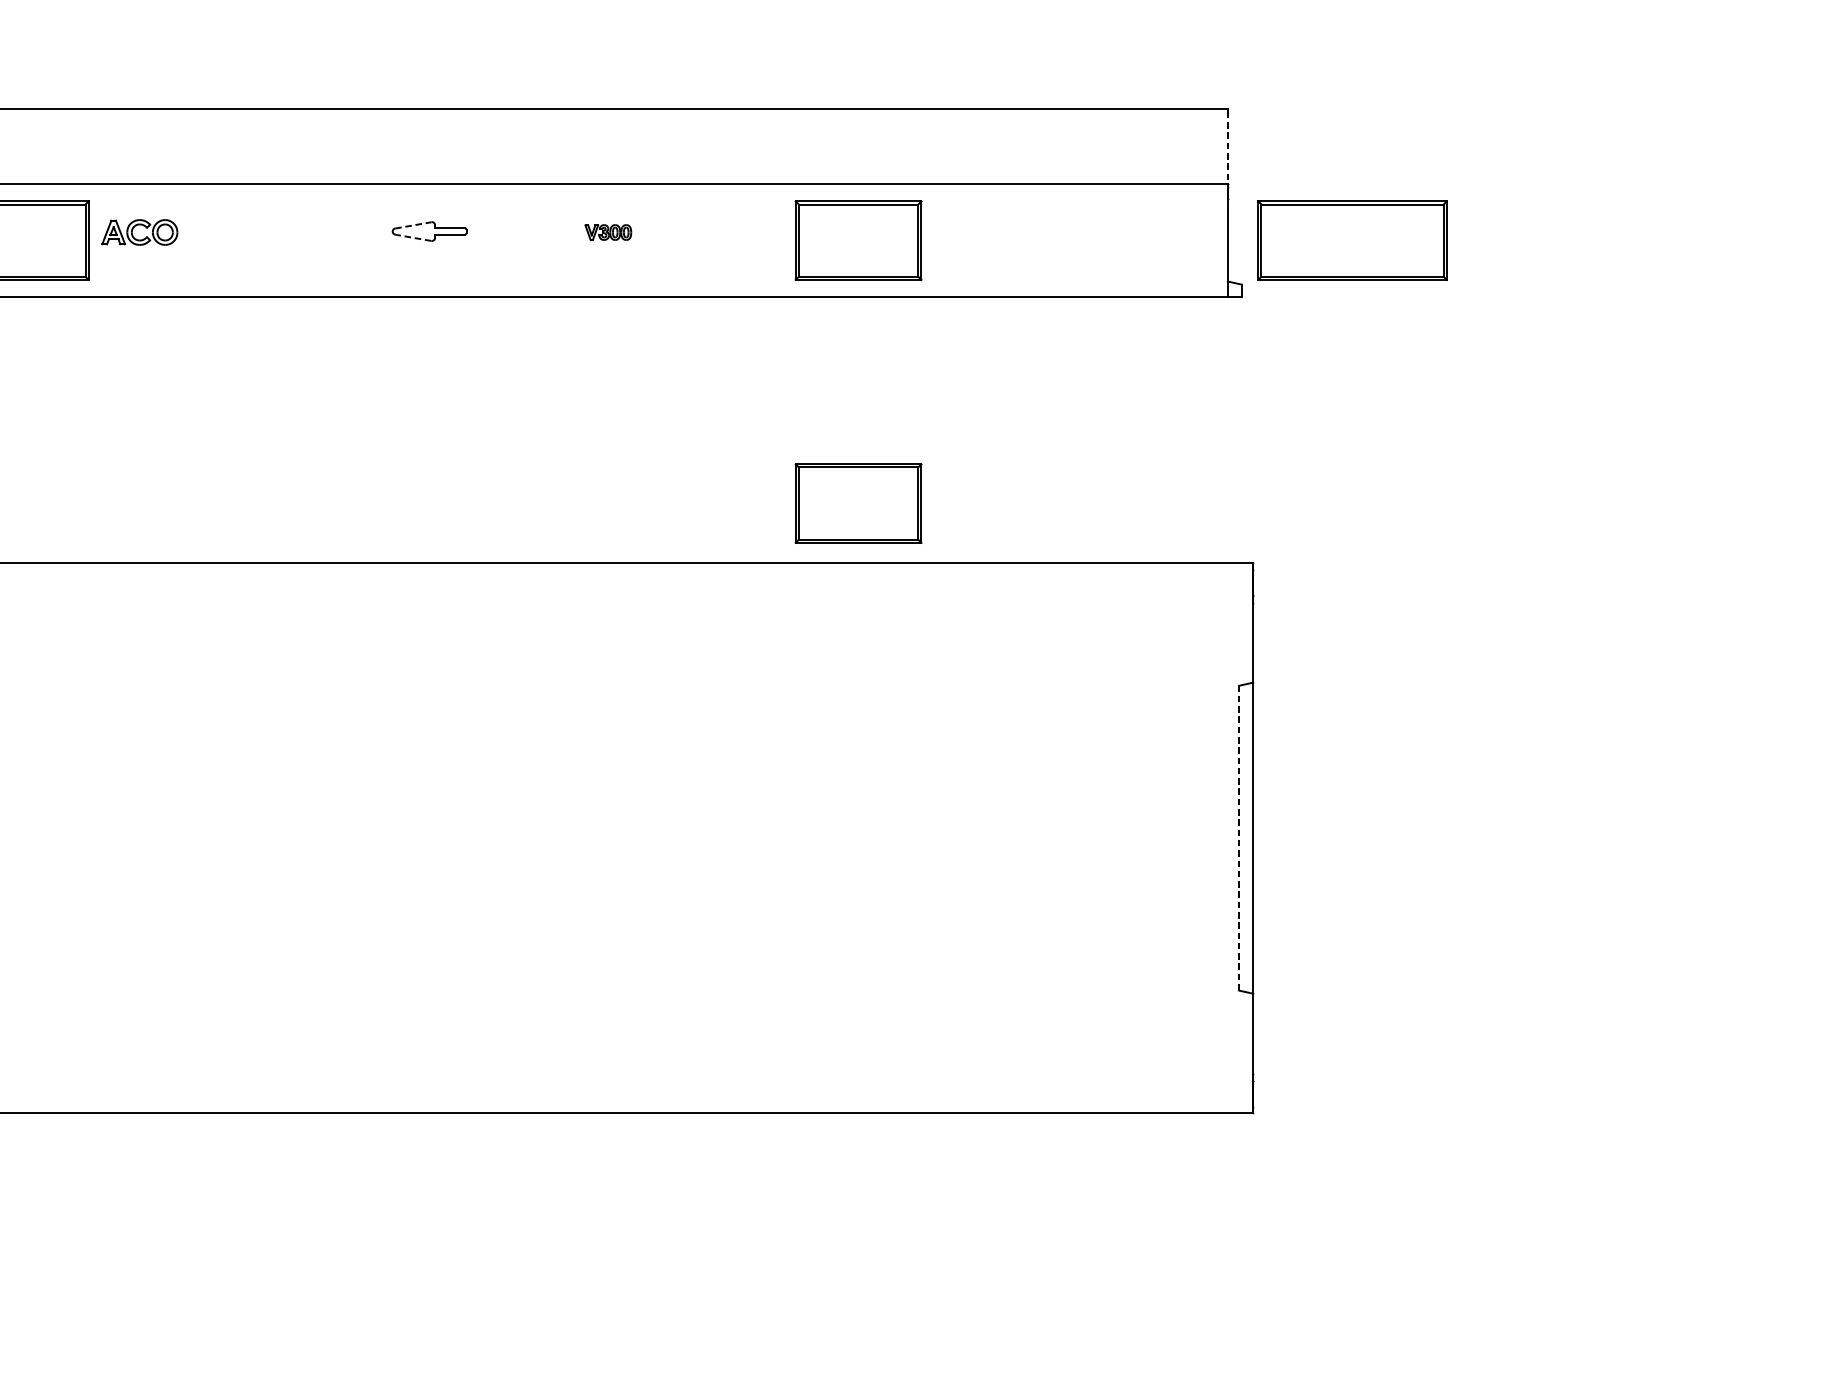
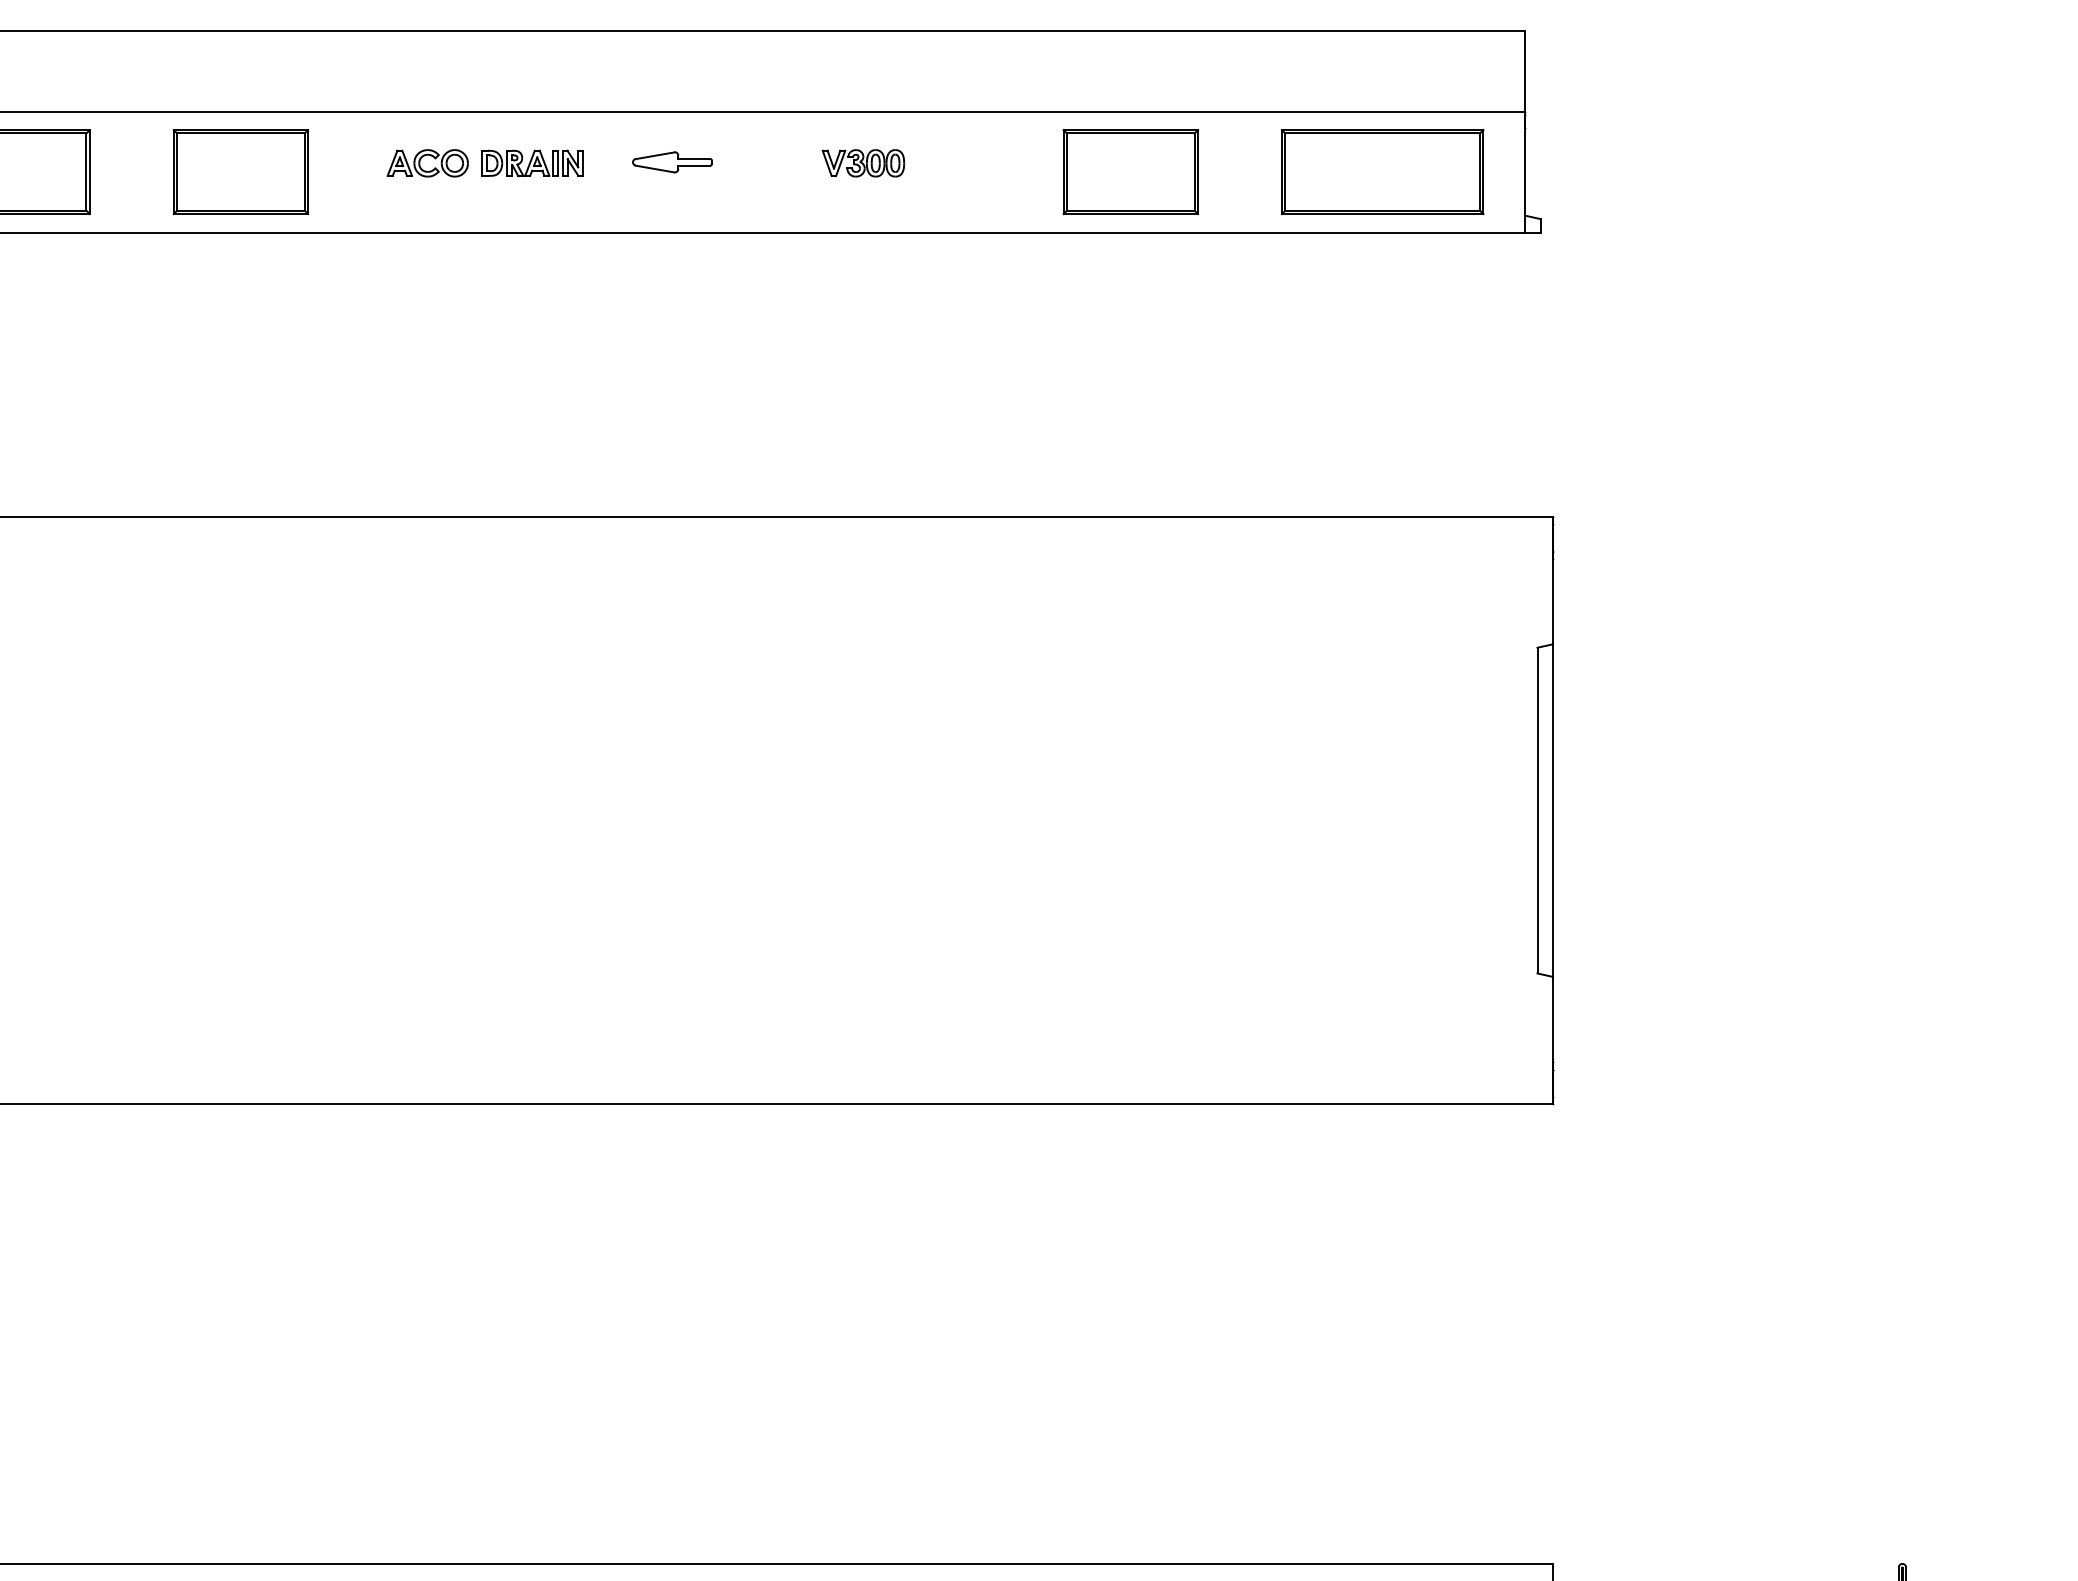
line: (1227, 148) -> (1525, 73), dashed -> solid
line: (413, 225) -> (655, 155), dashed -> solid
part: (298, 231) -> (532, 162), added
part: (133, 232) -> (420, 163), moved
part: (608, 232) -> (863, 163), size x1.67
line: (413, 238) -> (655, 169), dashed -> solid
part: (1352, 241) -> (1382, 172), moved
part: (858, 504) -> (1130, 453), removed
line: (1239, 838) -> (1537, 810), dashed -> solid

